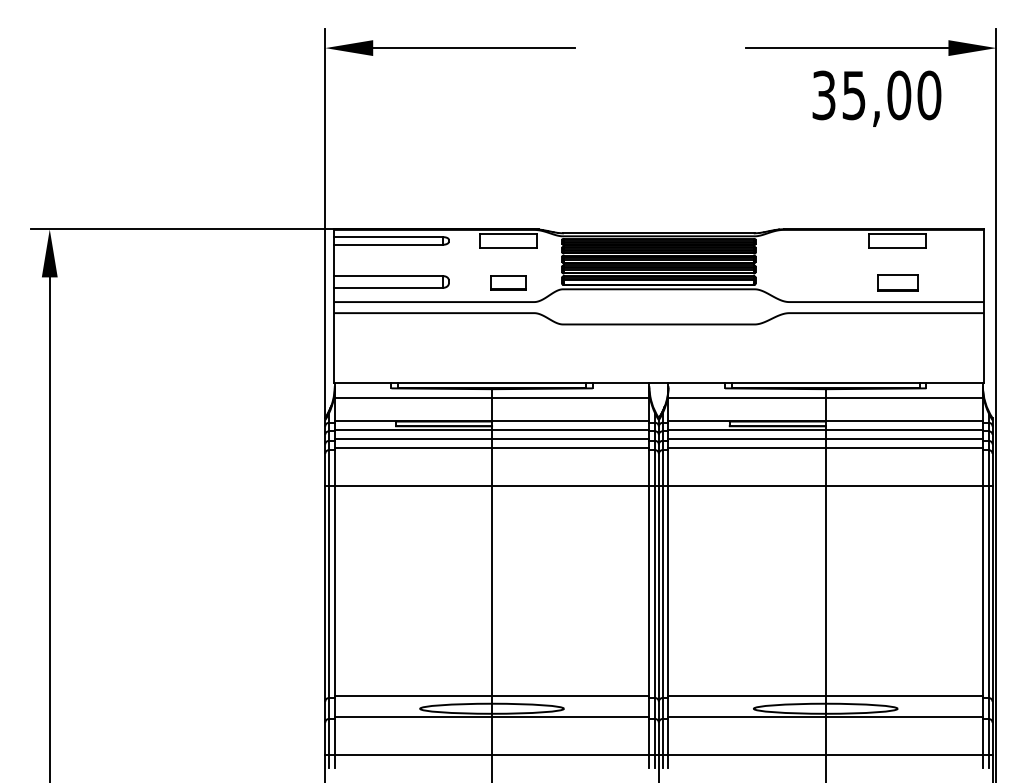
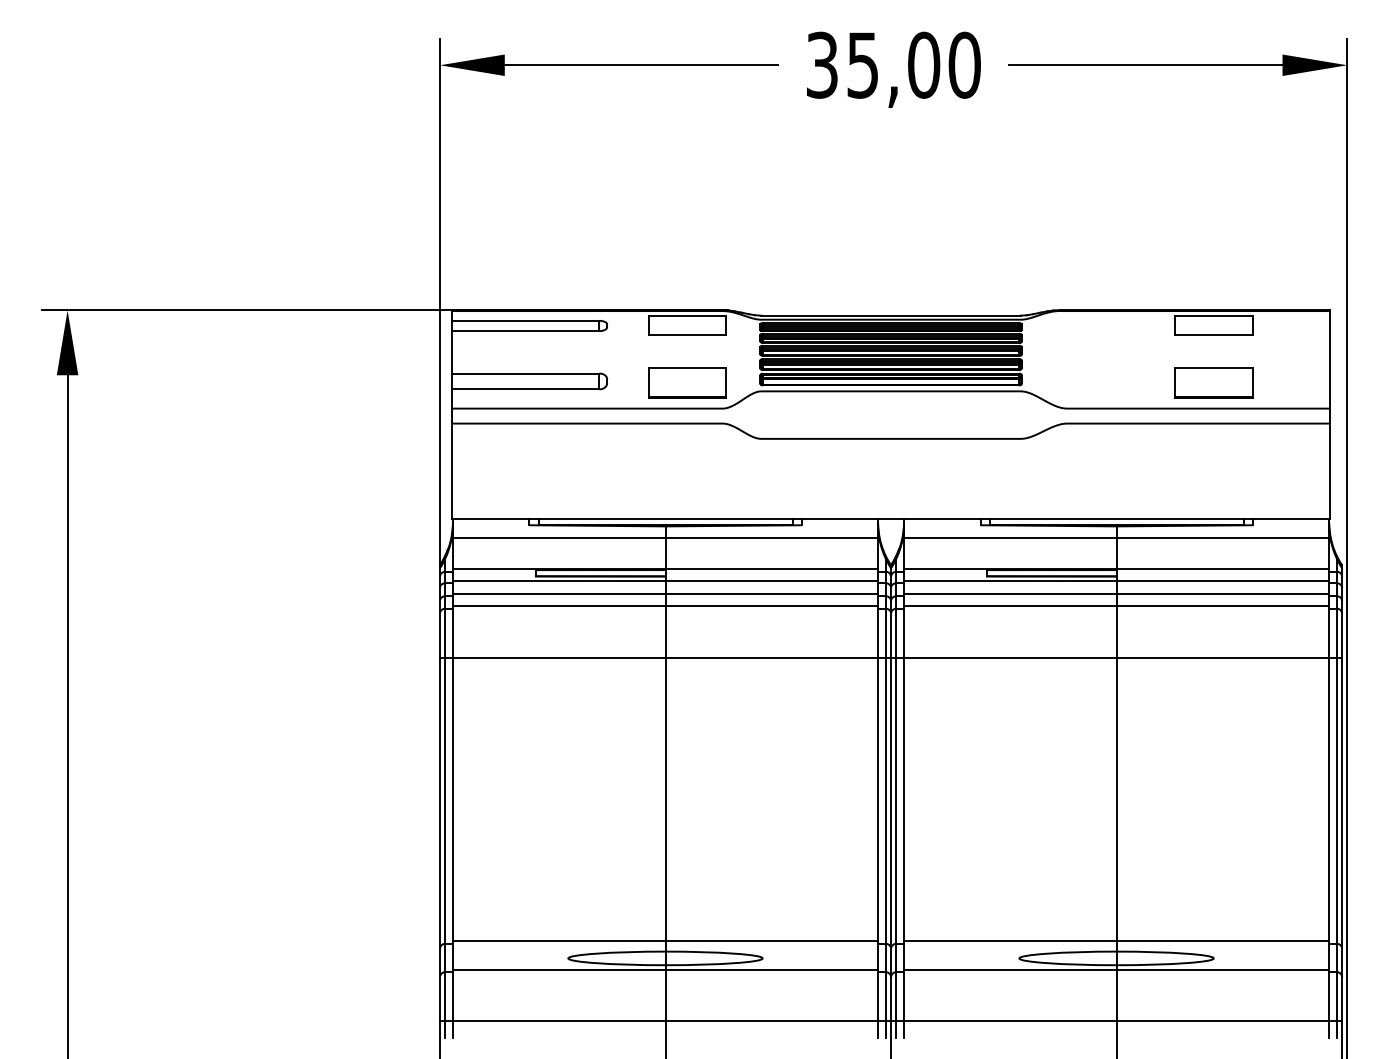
text: (876, 98) -> (893, 69), moved
part: (508, 282) -> (687, 382), size x1.67
part: (897, 282) -> (1213, 382), size x1.43

